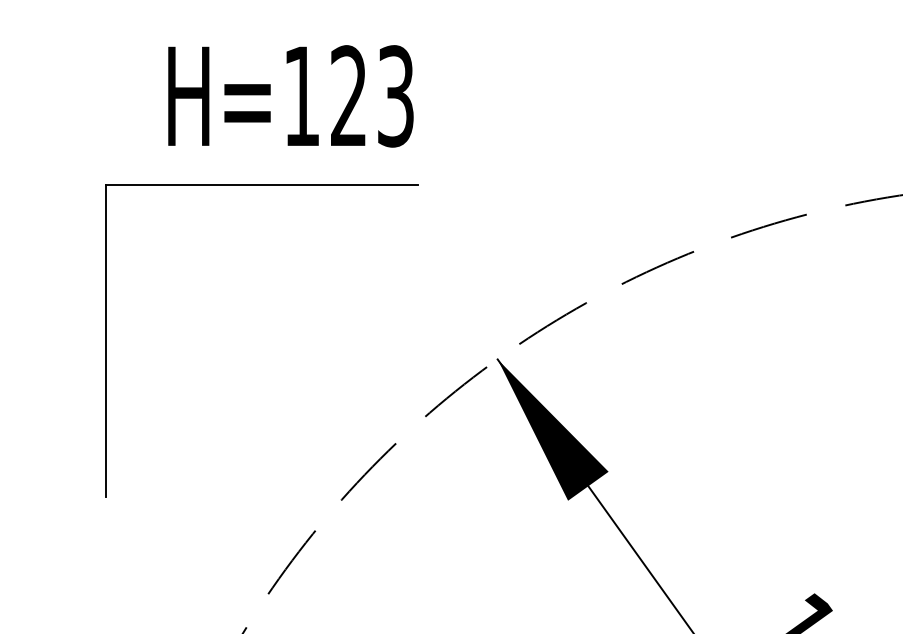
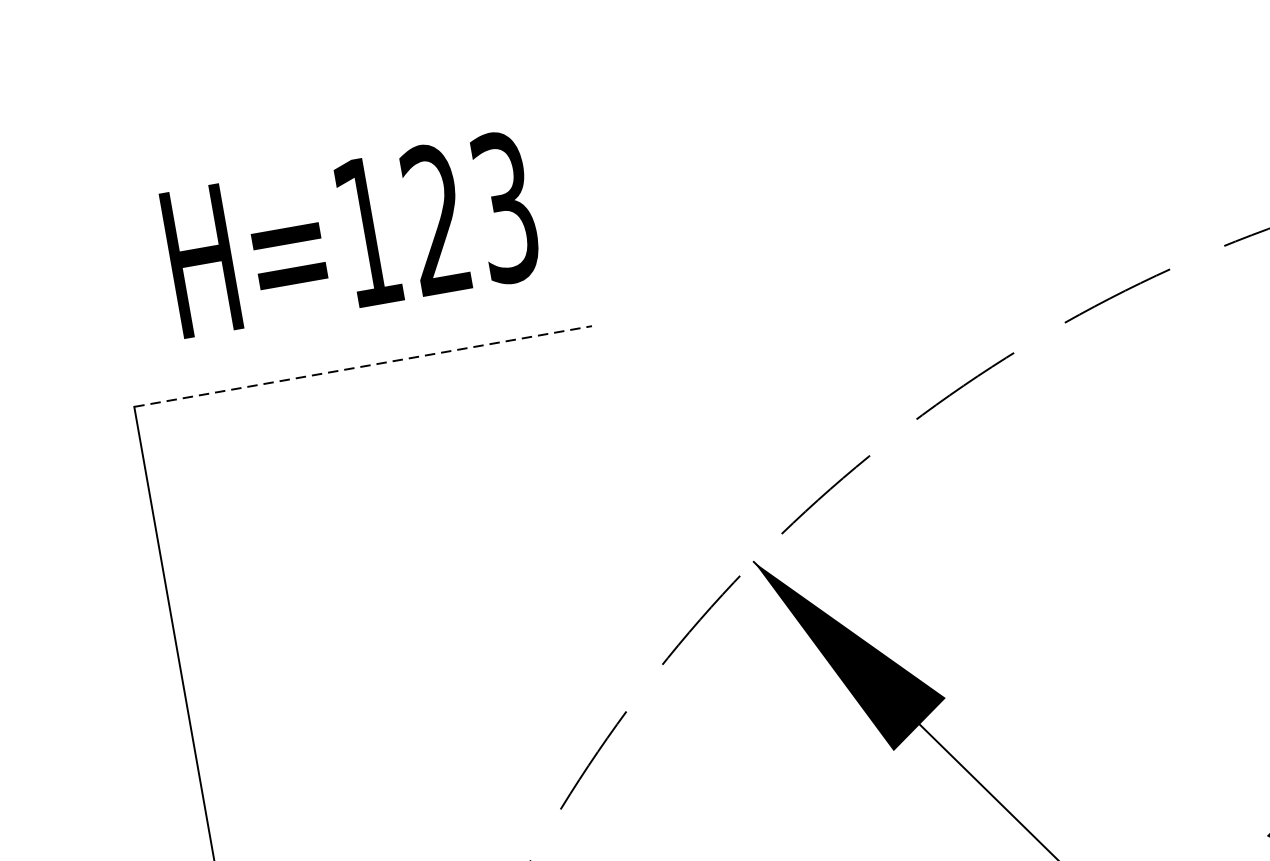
text: (290, 96) -> (350, 235), moved
line: (262, 184) -> (363, 366), solid -> dashed

